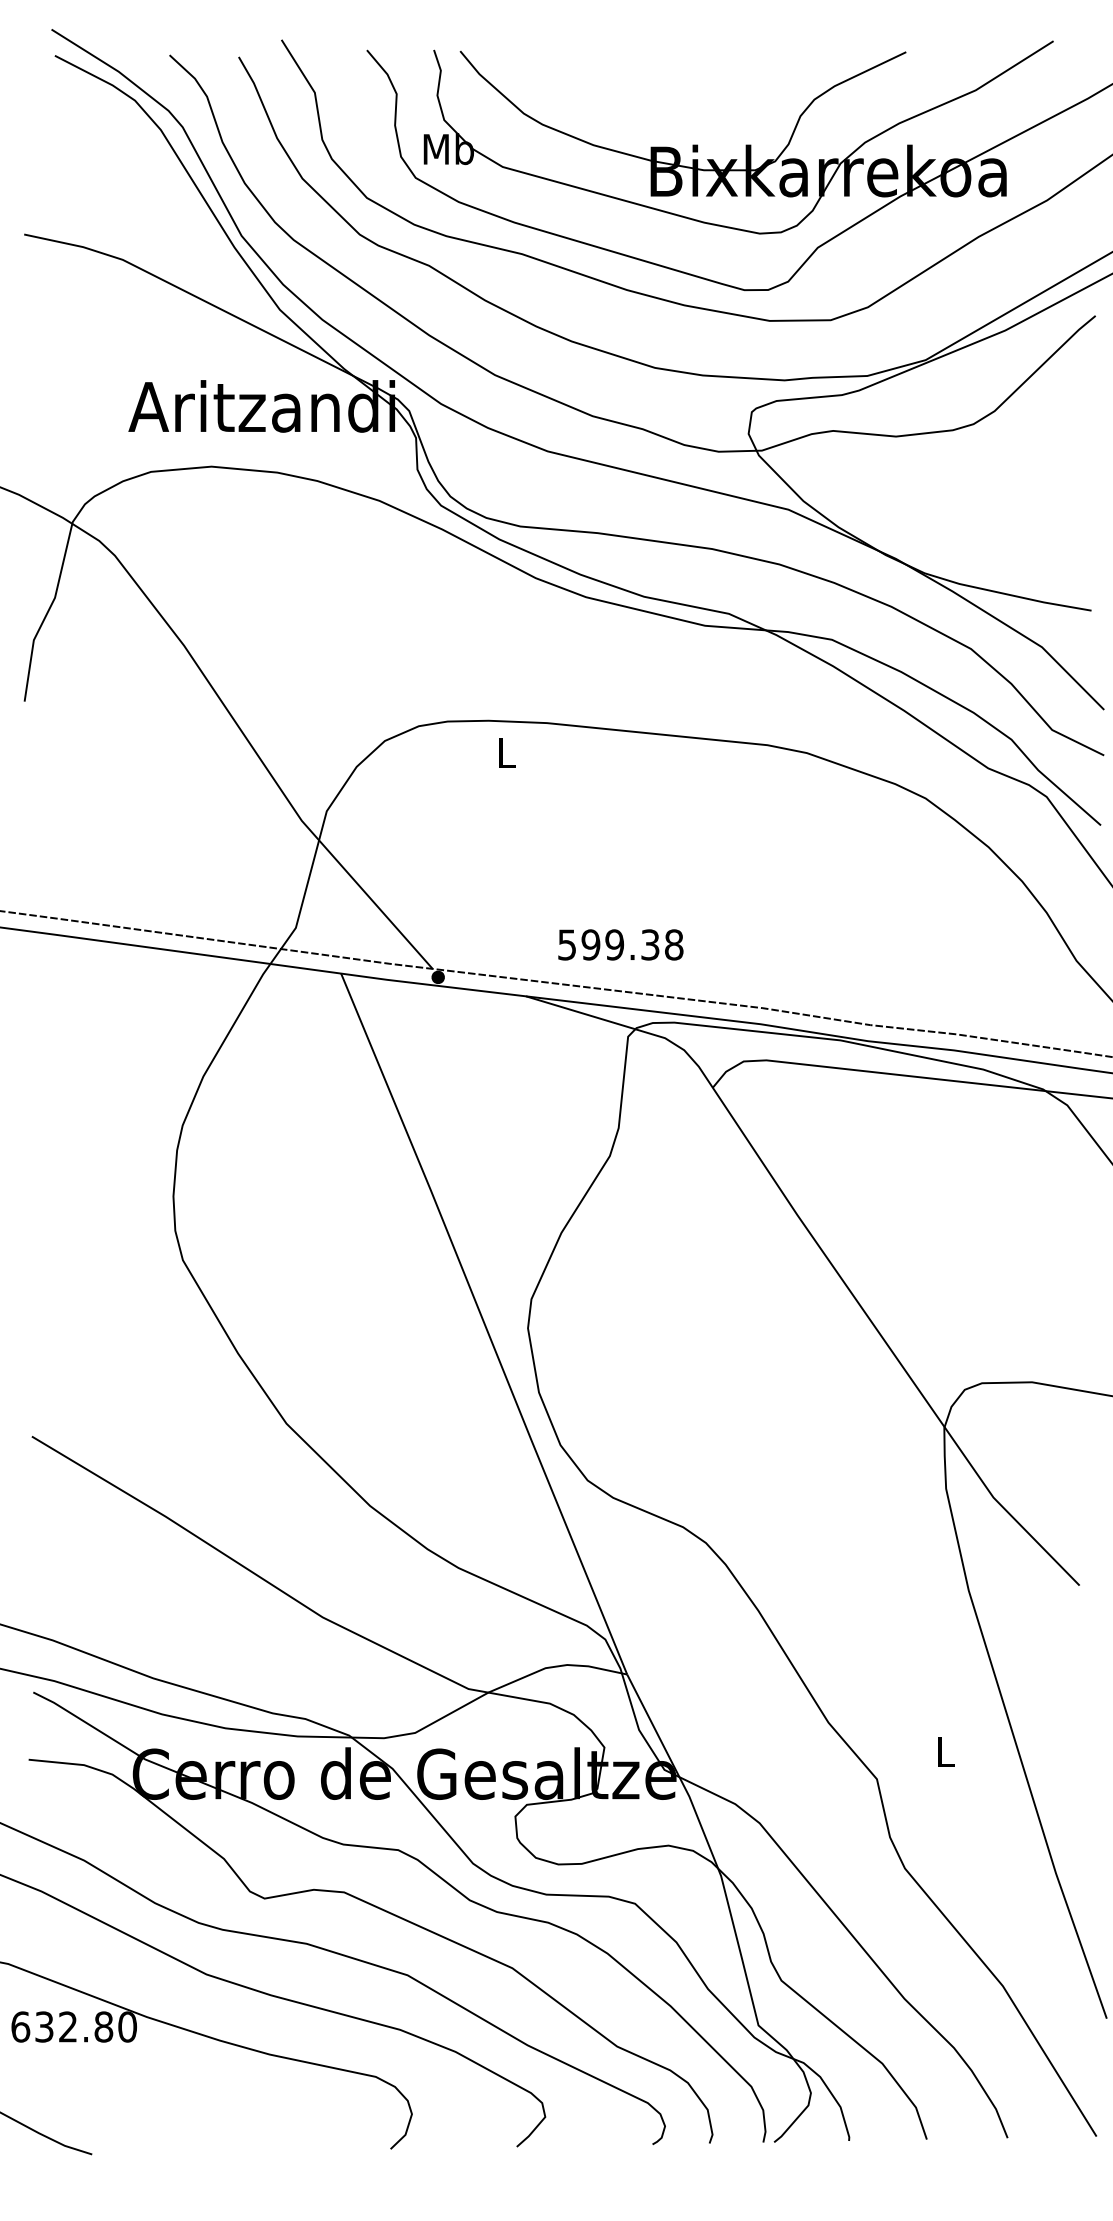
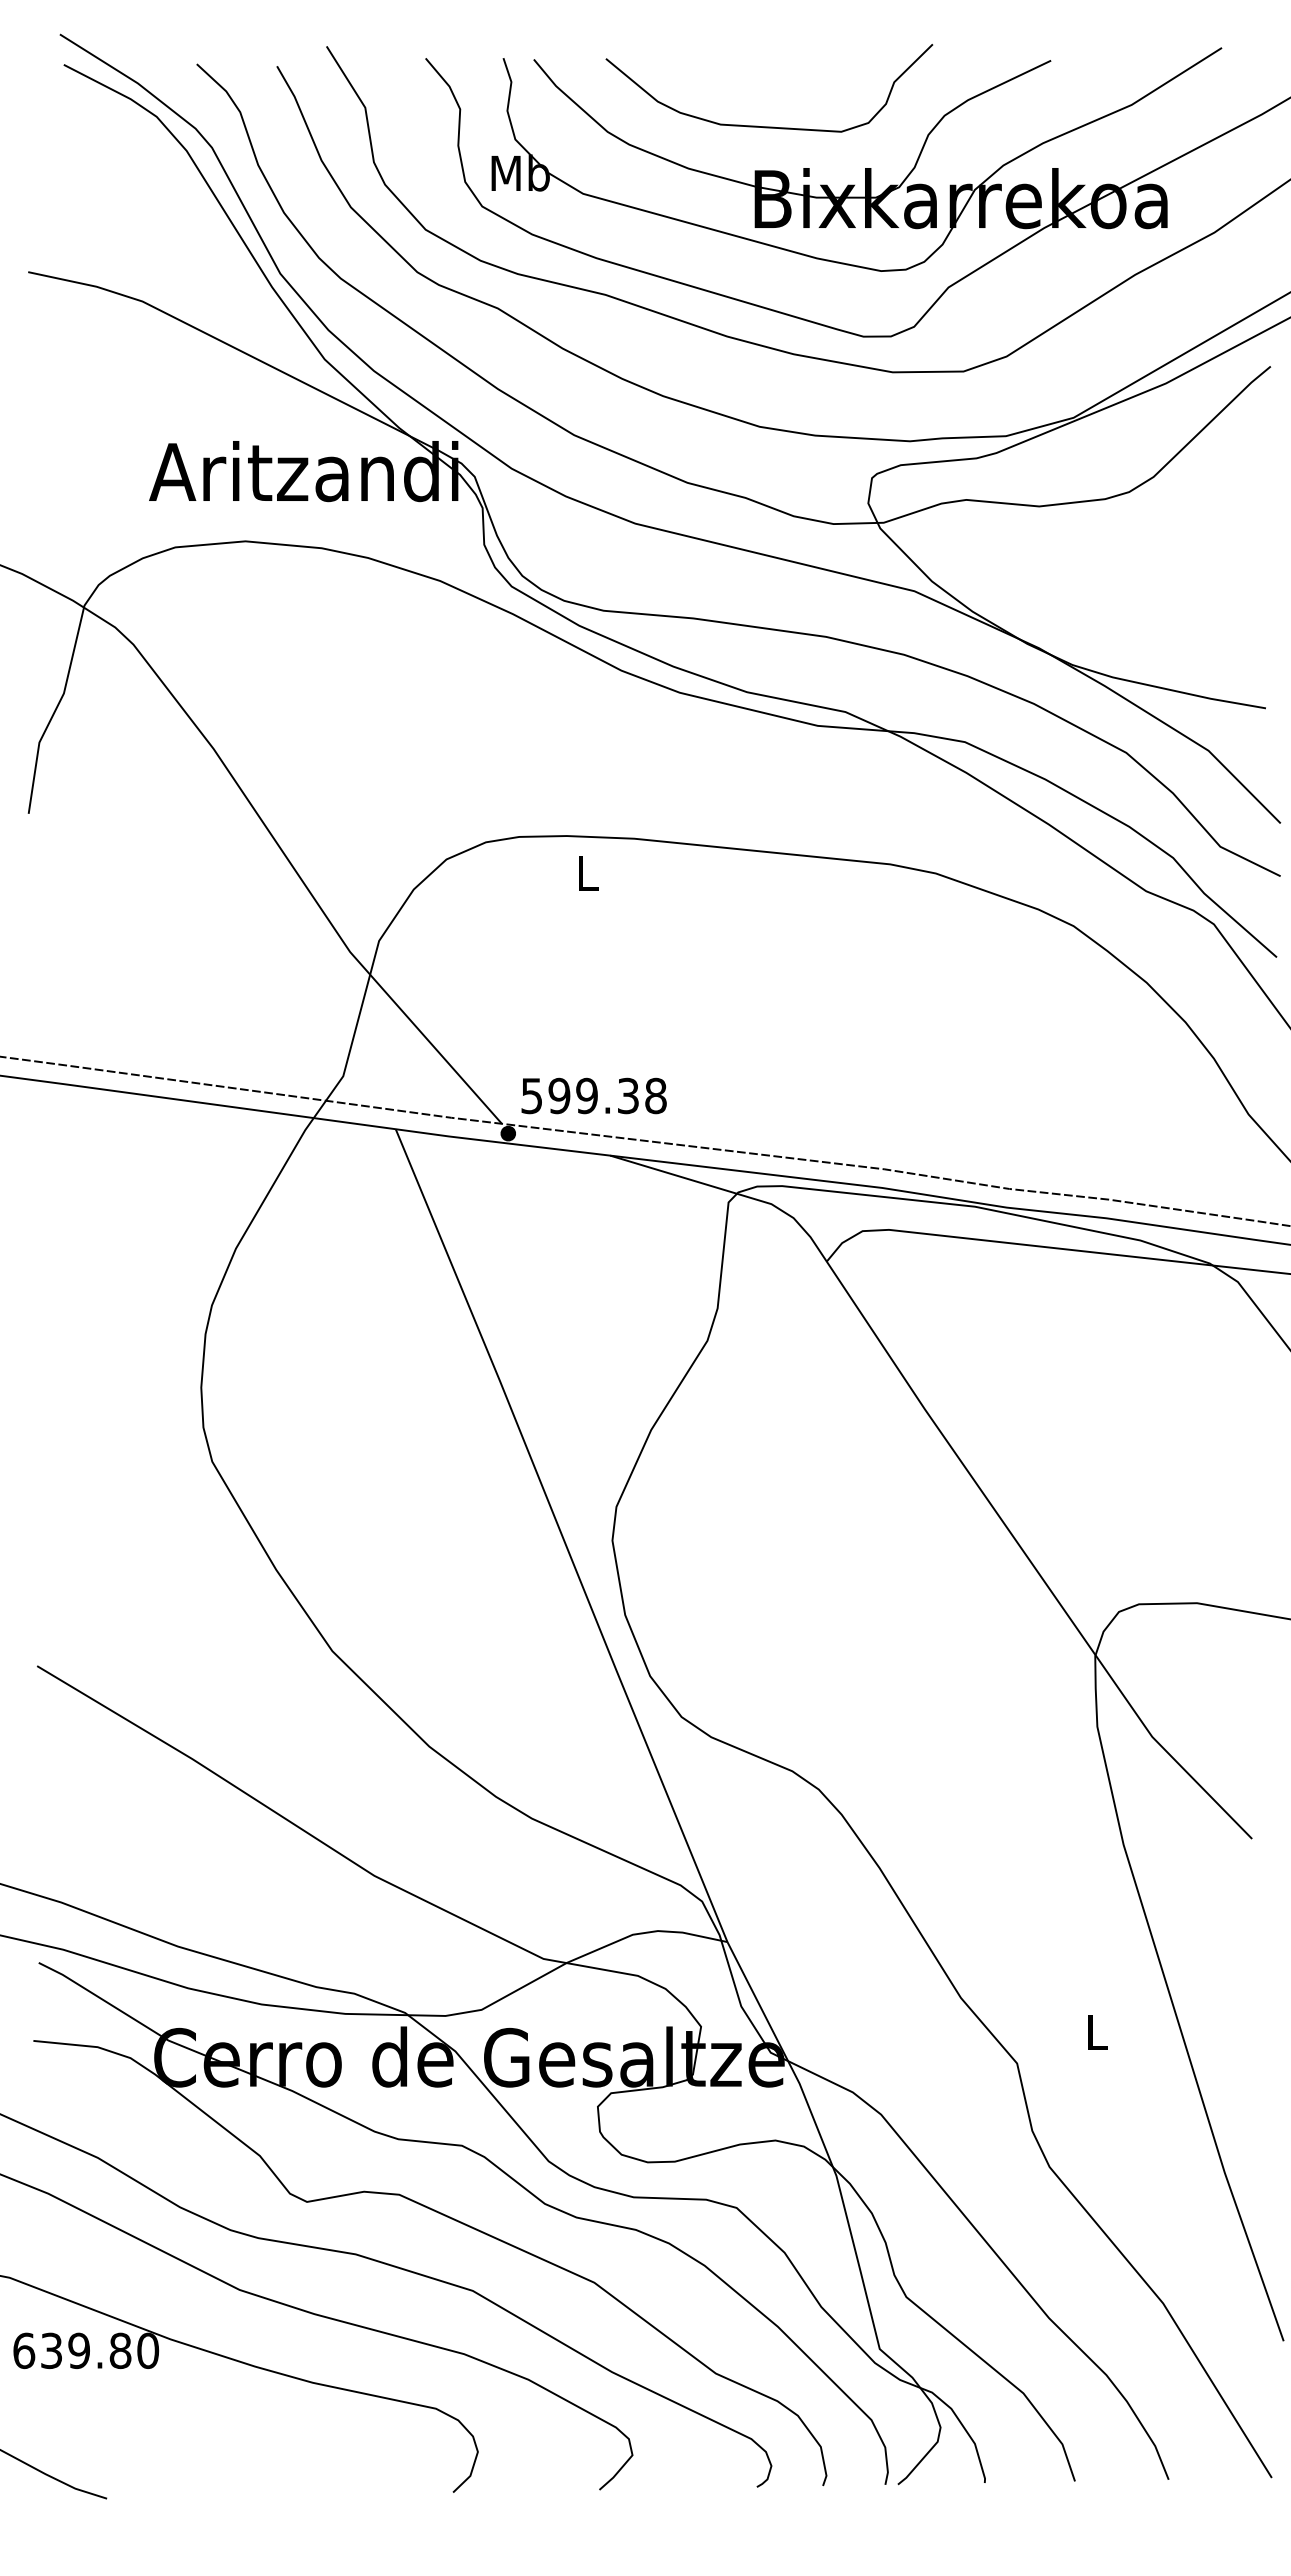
curve: (663, 108) -> (769, 126), added
text: (620, 944) -> (593, 1095), moved
text: (67, 2026) -> (78, 2350), 632.80 -> 639.80

